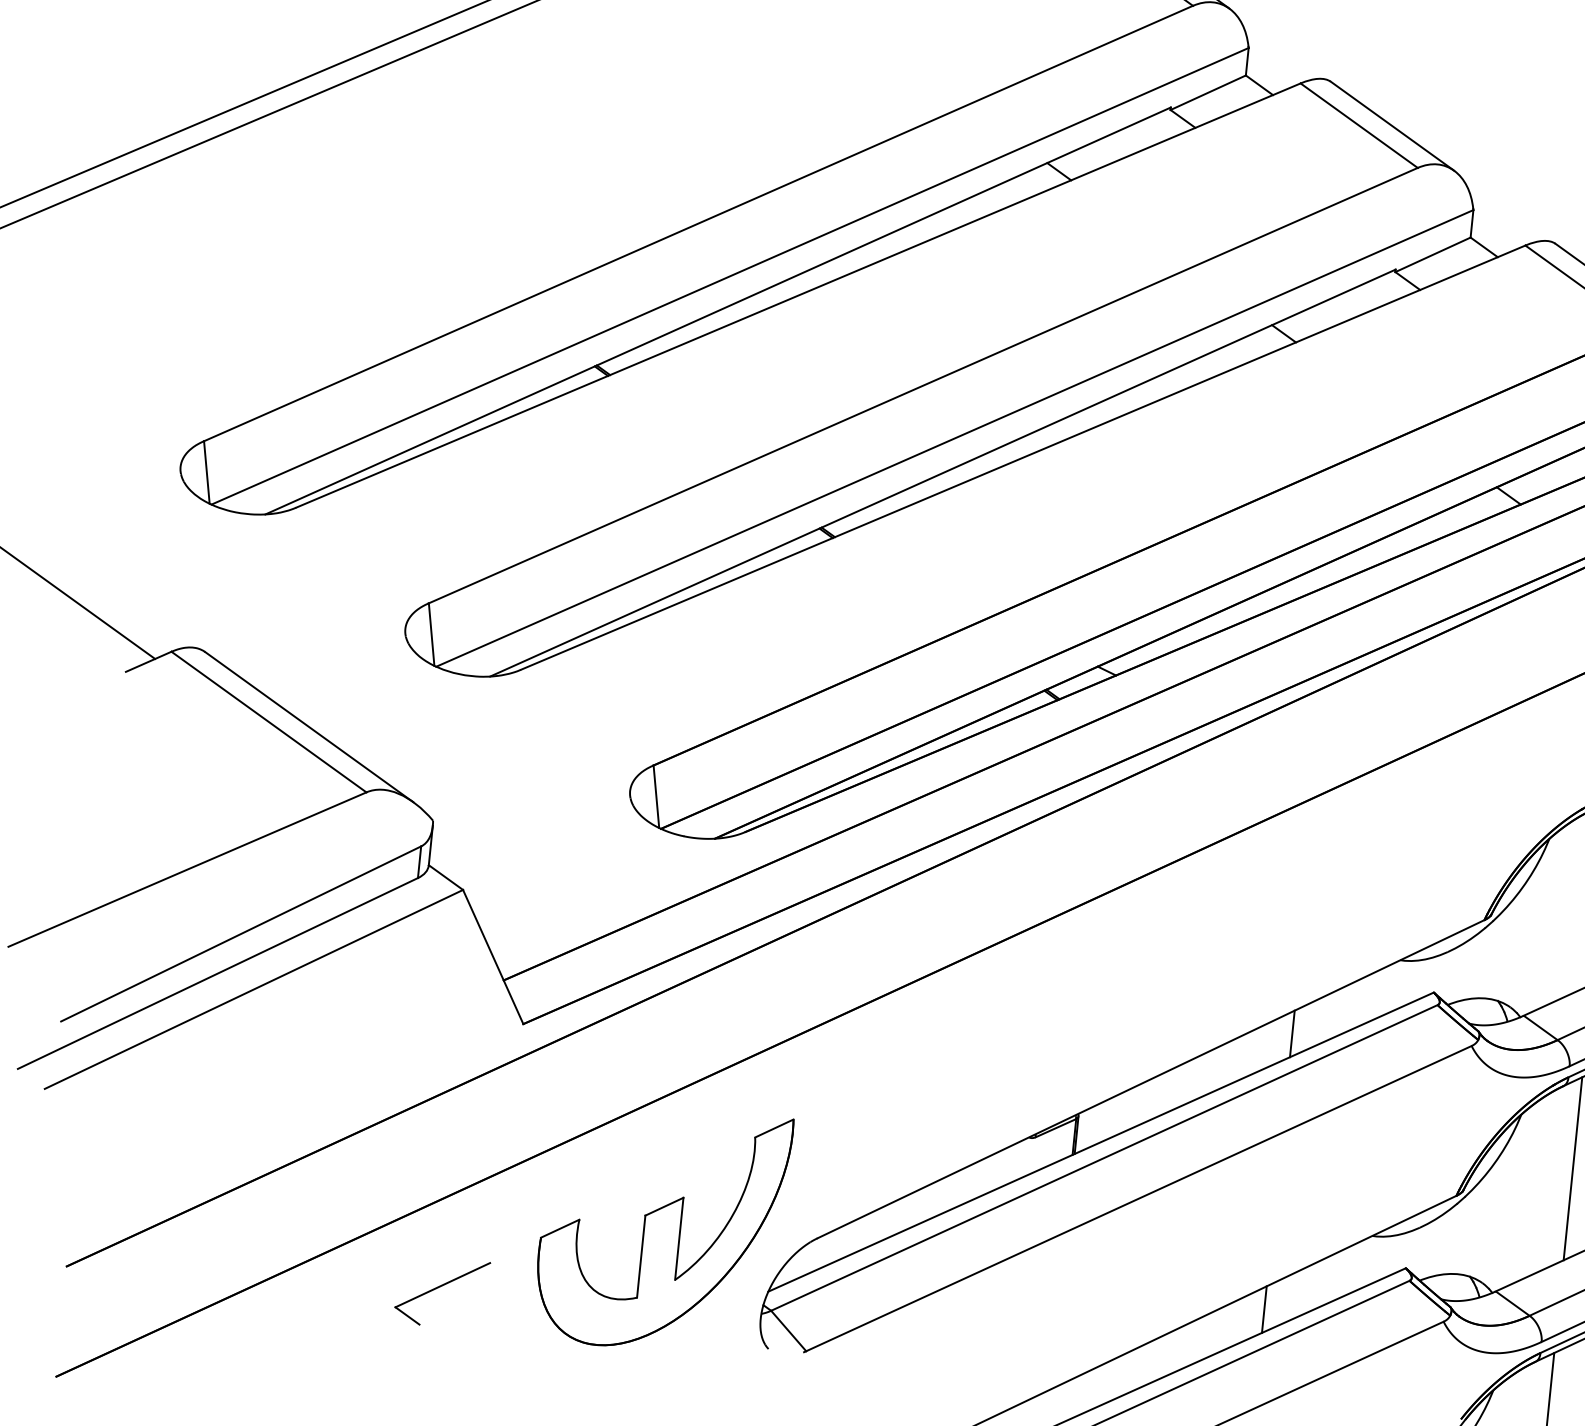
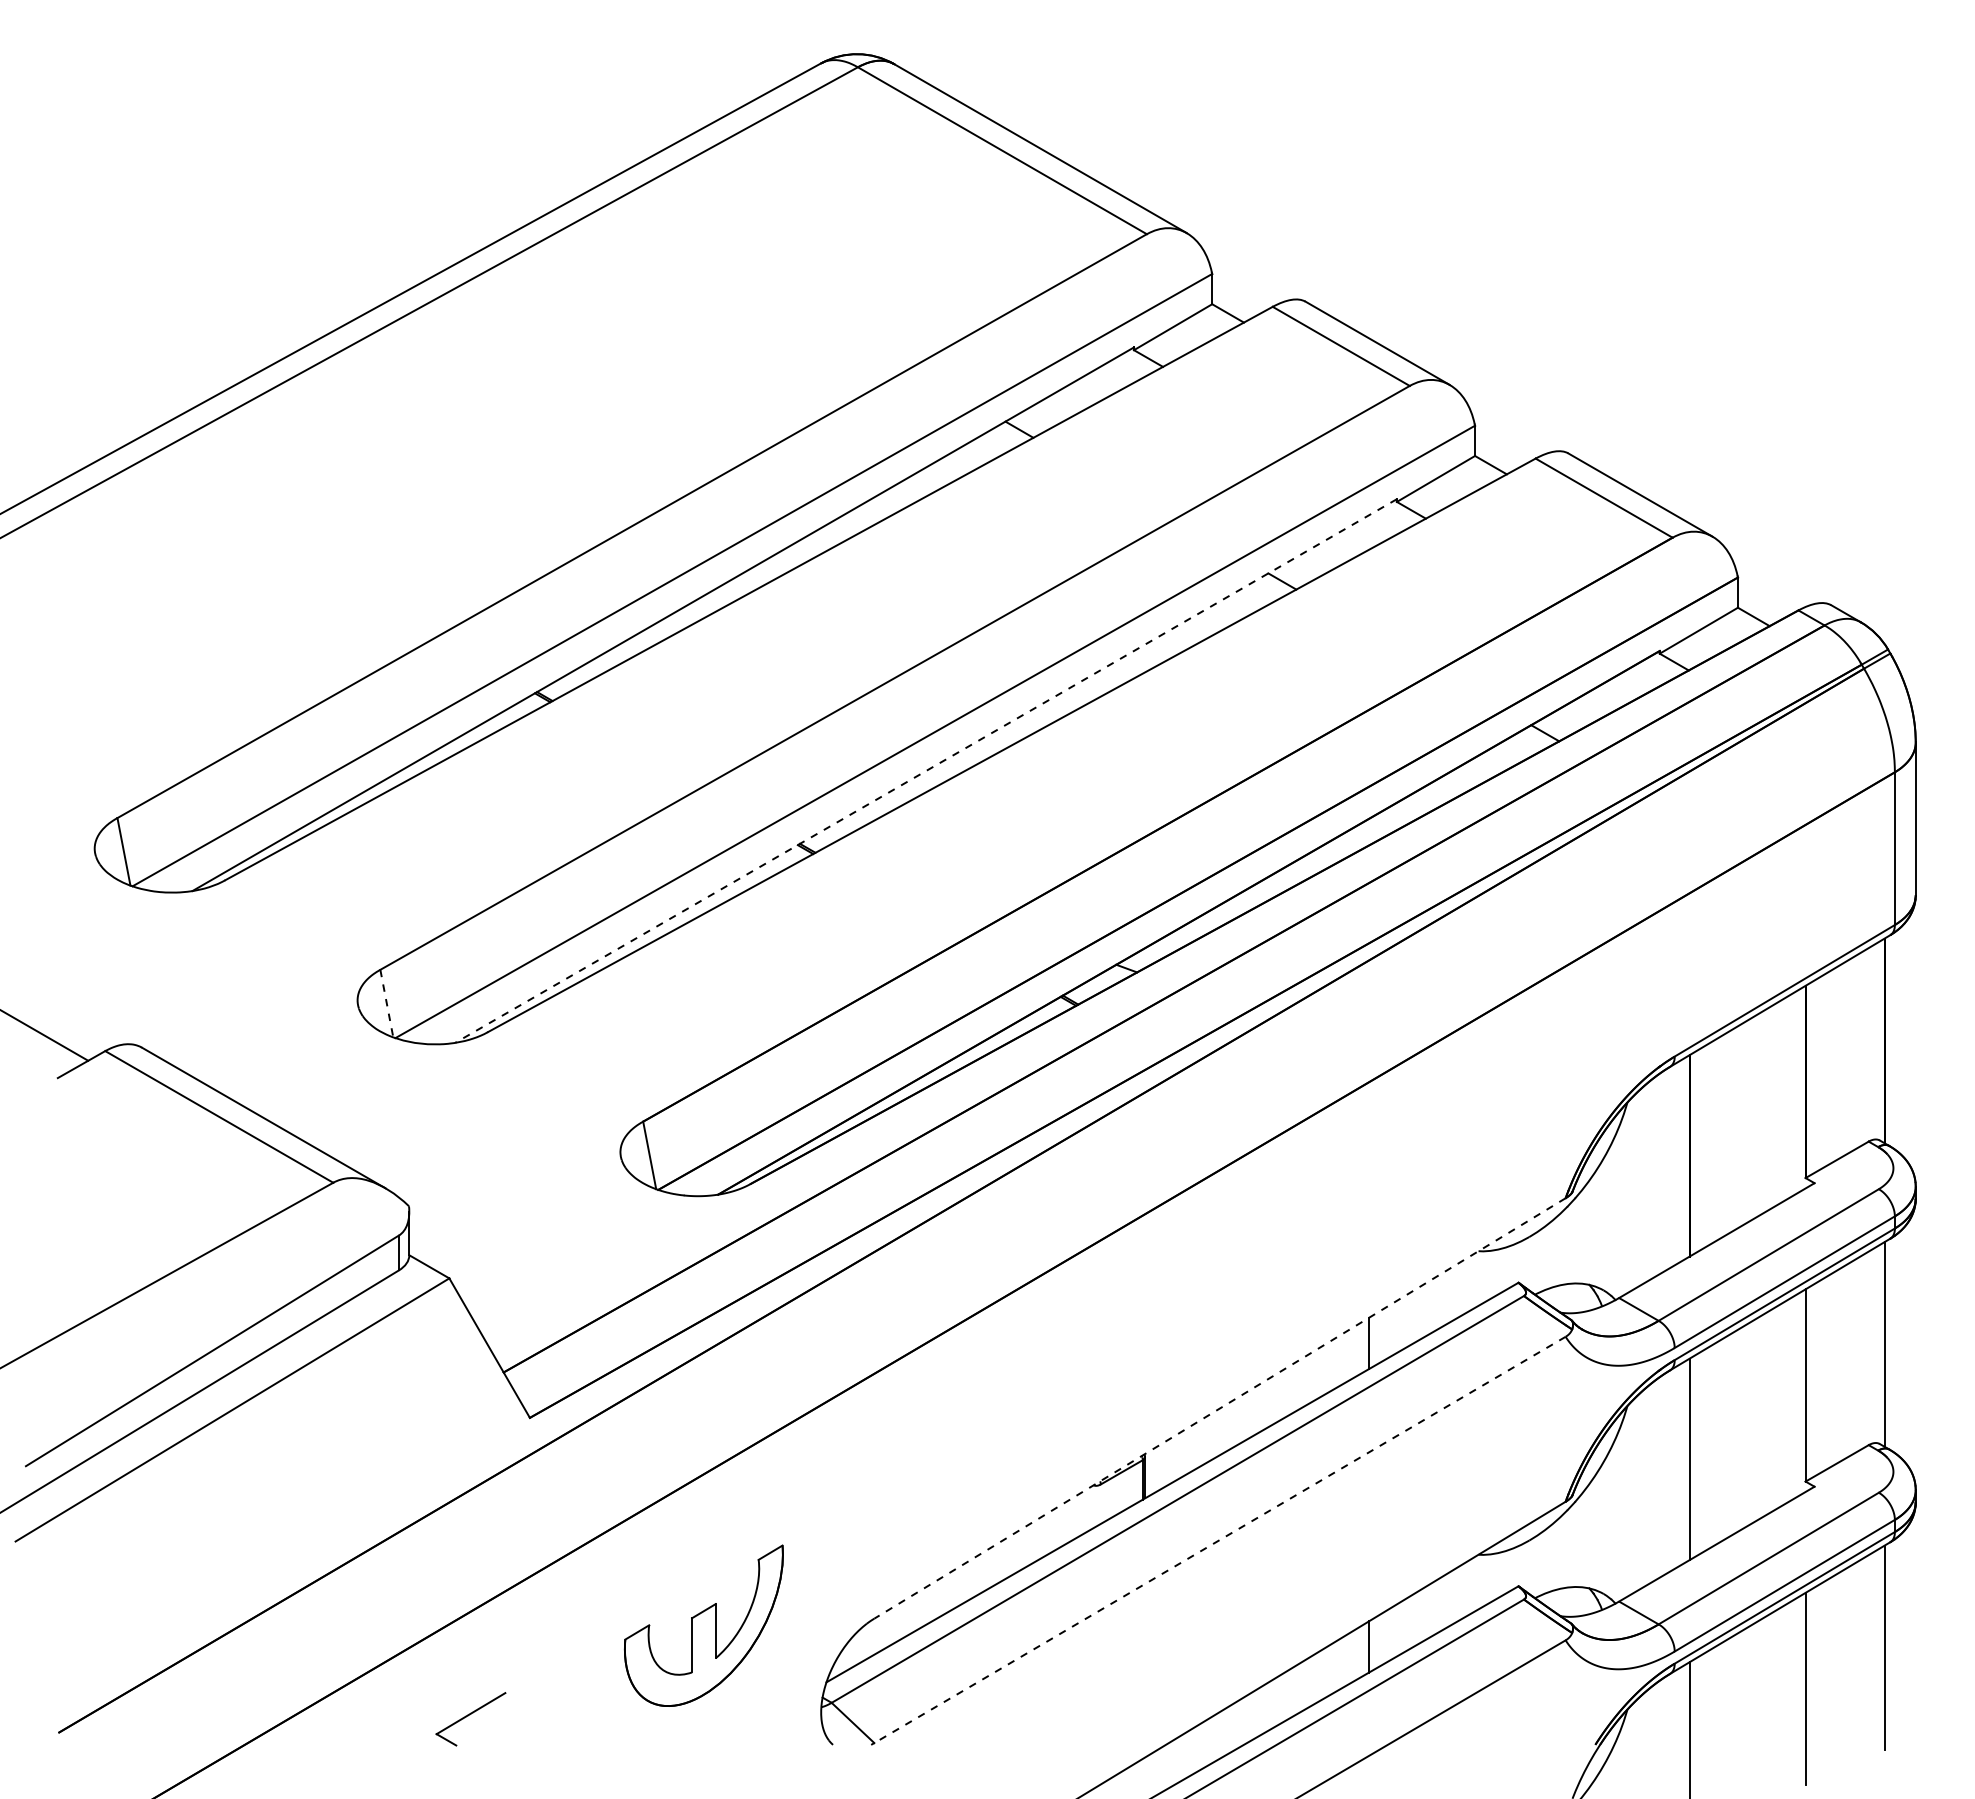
line: (943, 473) -> (926, 771), solid -> dashed
line: (431, 635) -> (386, 1004), solid -> dashed
line: (1151, 1079) -> (1220, 1408), solid -> dashed
line: (1139, 1198) -> (1220, 1539), solid -> dashed
part: (661, 1228) -> (703, 1625), size x0.6
part: (441, 1291) -> (470, 1718), size x0.7

